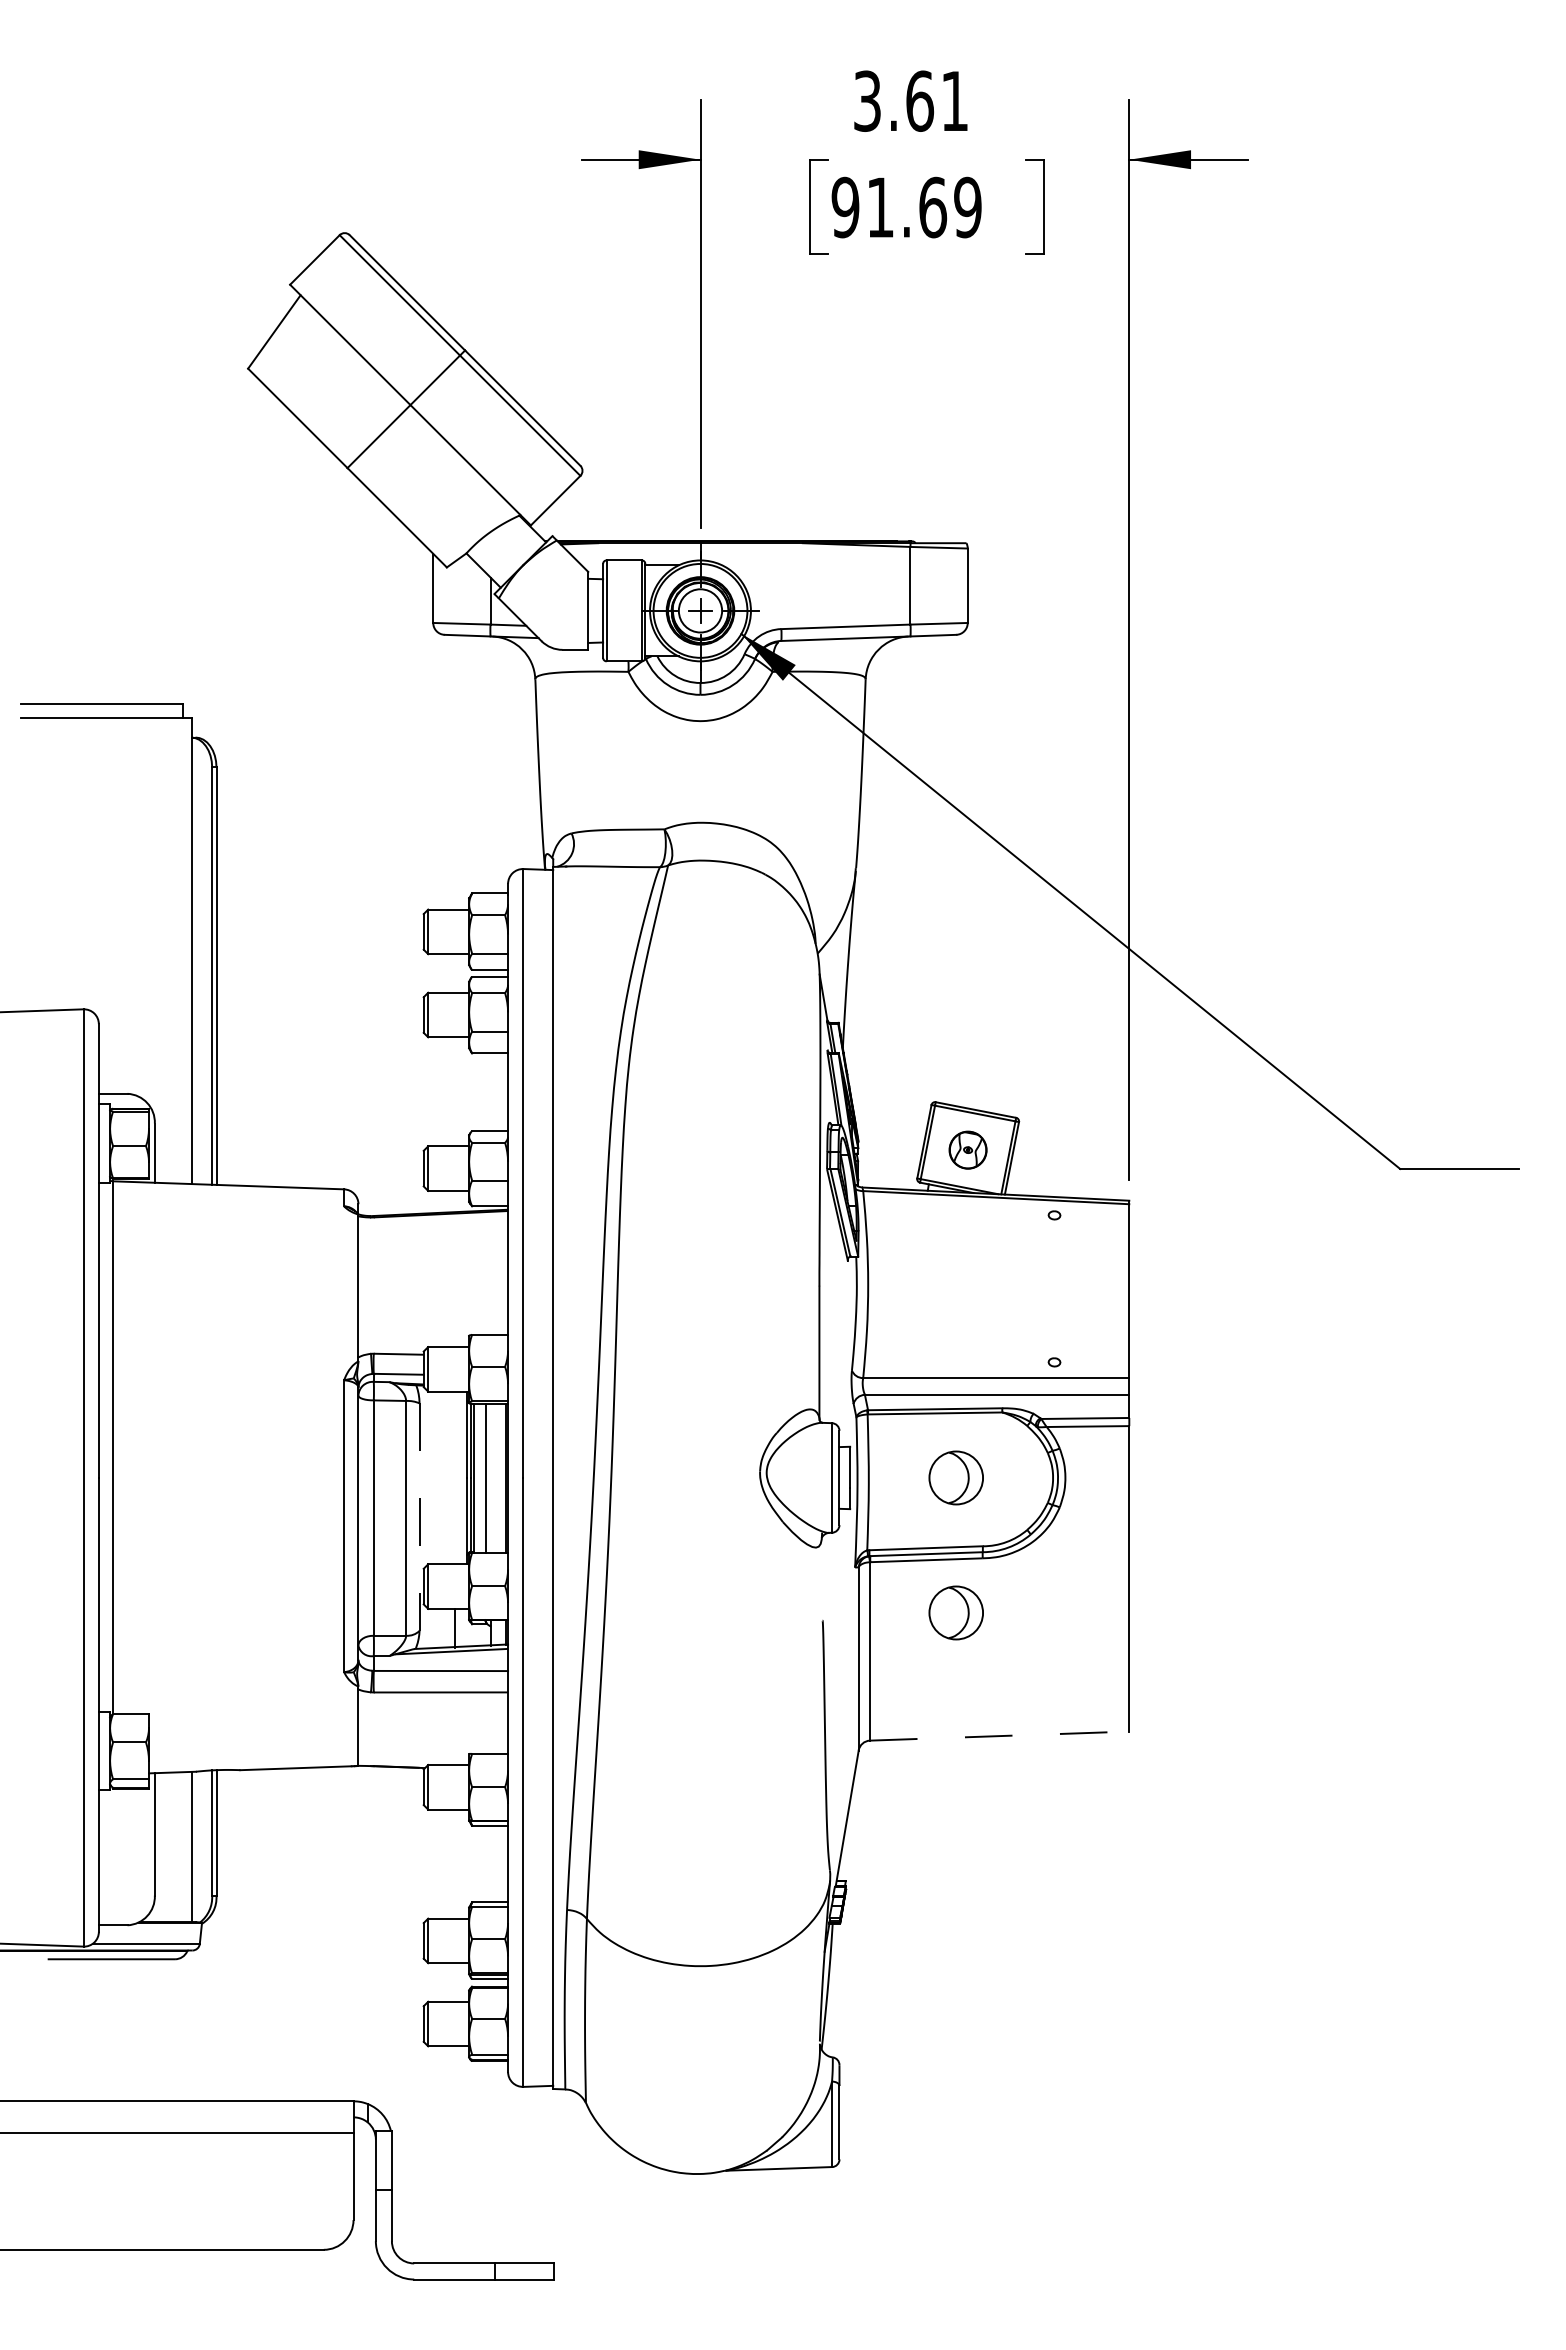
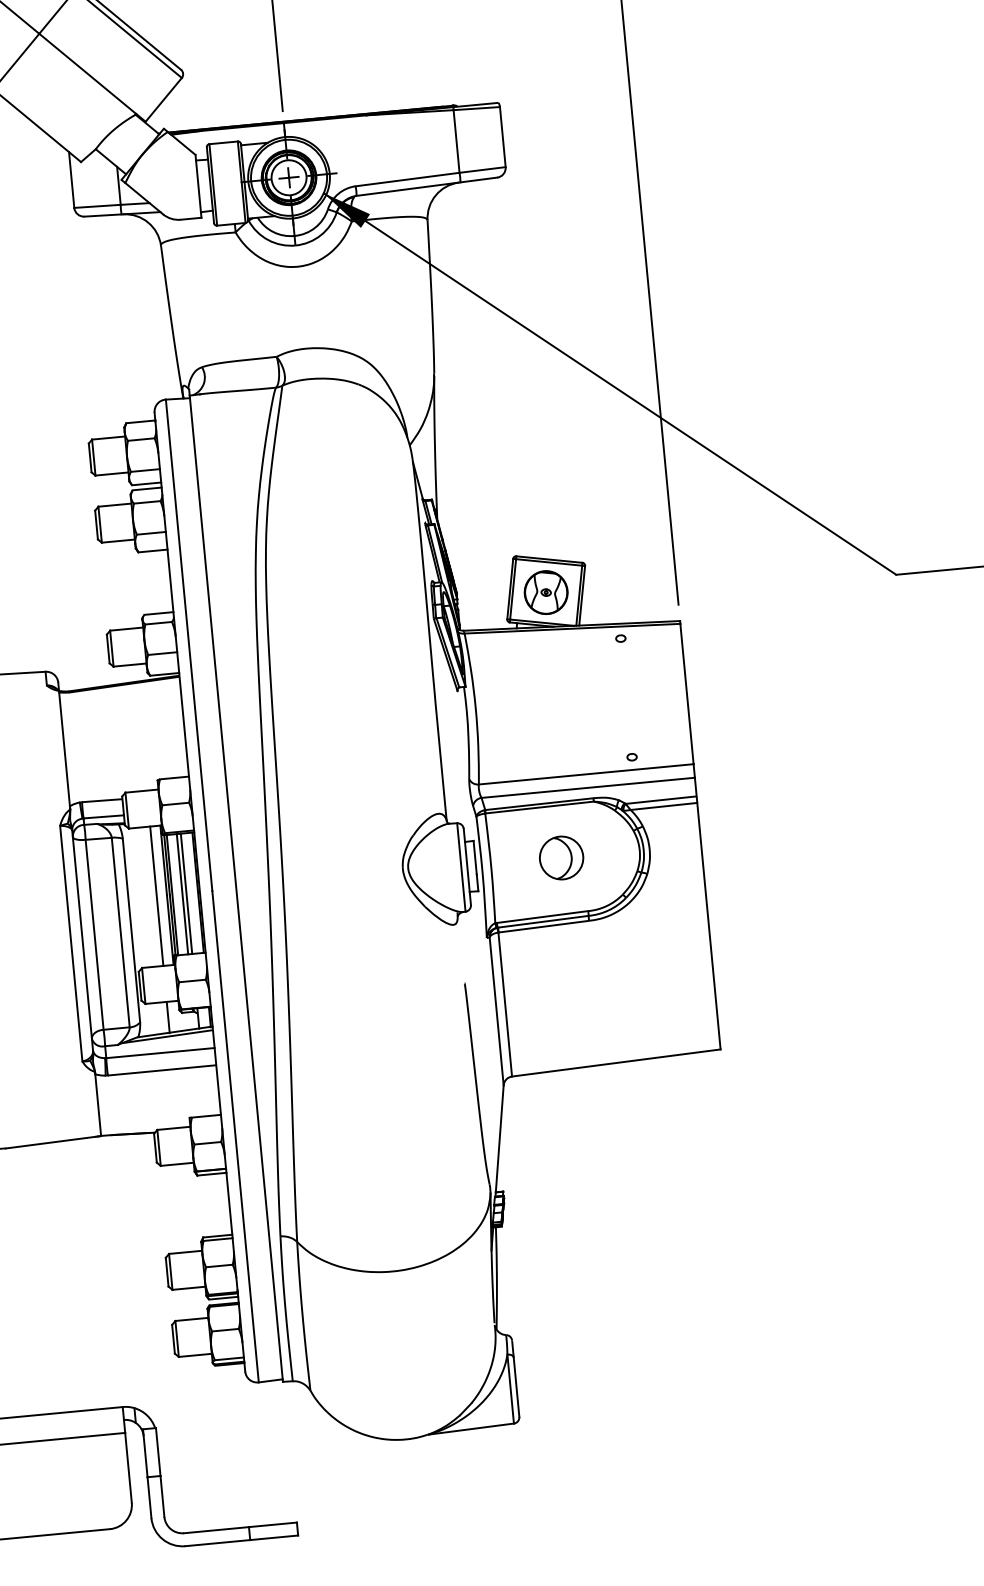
part: (967, 1149) -> (545, 592), size x1.43
line: (454, 1477) -> (156, 895), added
line: (491, 1477) -> (186, 893), added
line: (419, 1517) -> (131, 930), dashed -> solid
part: (955, 1612) -> (571, 966), removed
line: (999, 1736) -> (616, 1063), dashed -> solid

